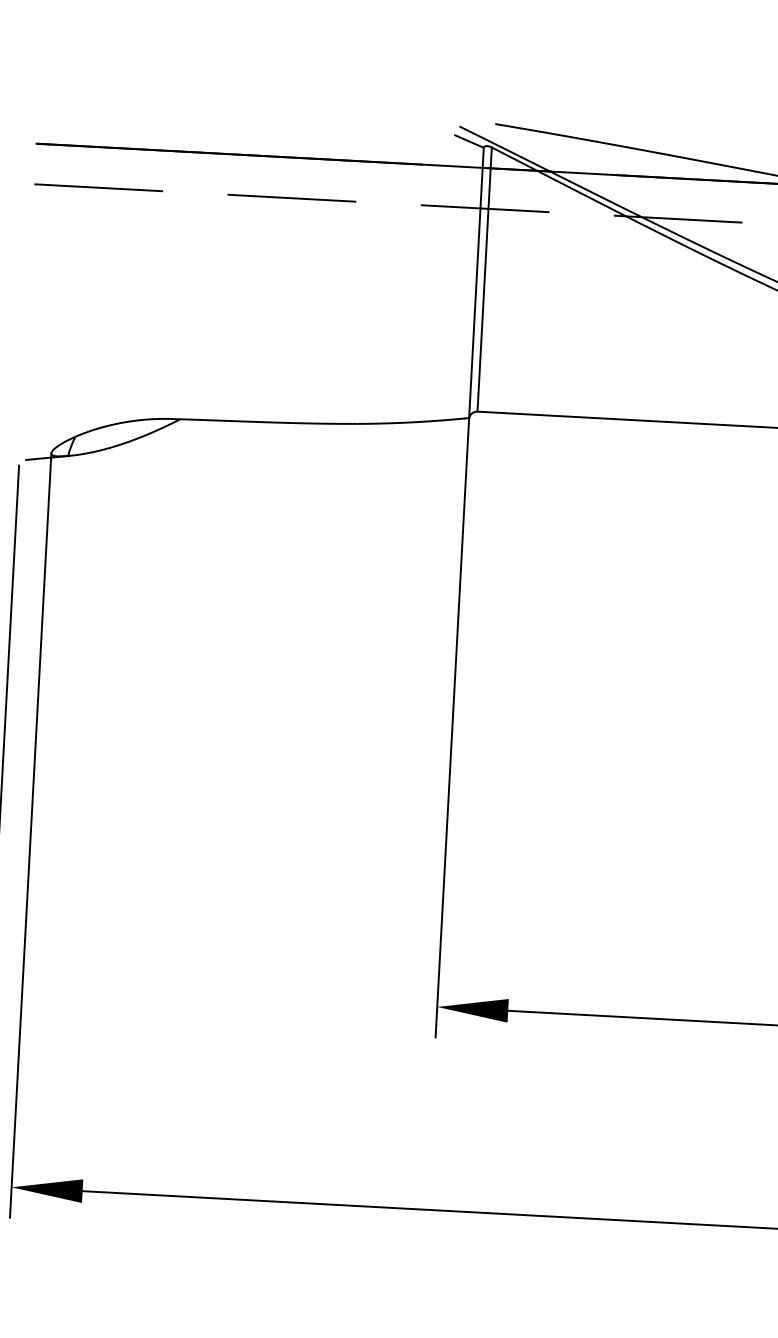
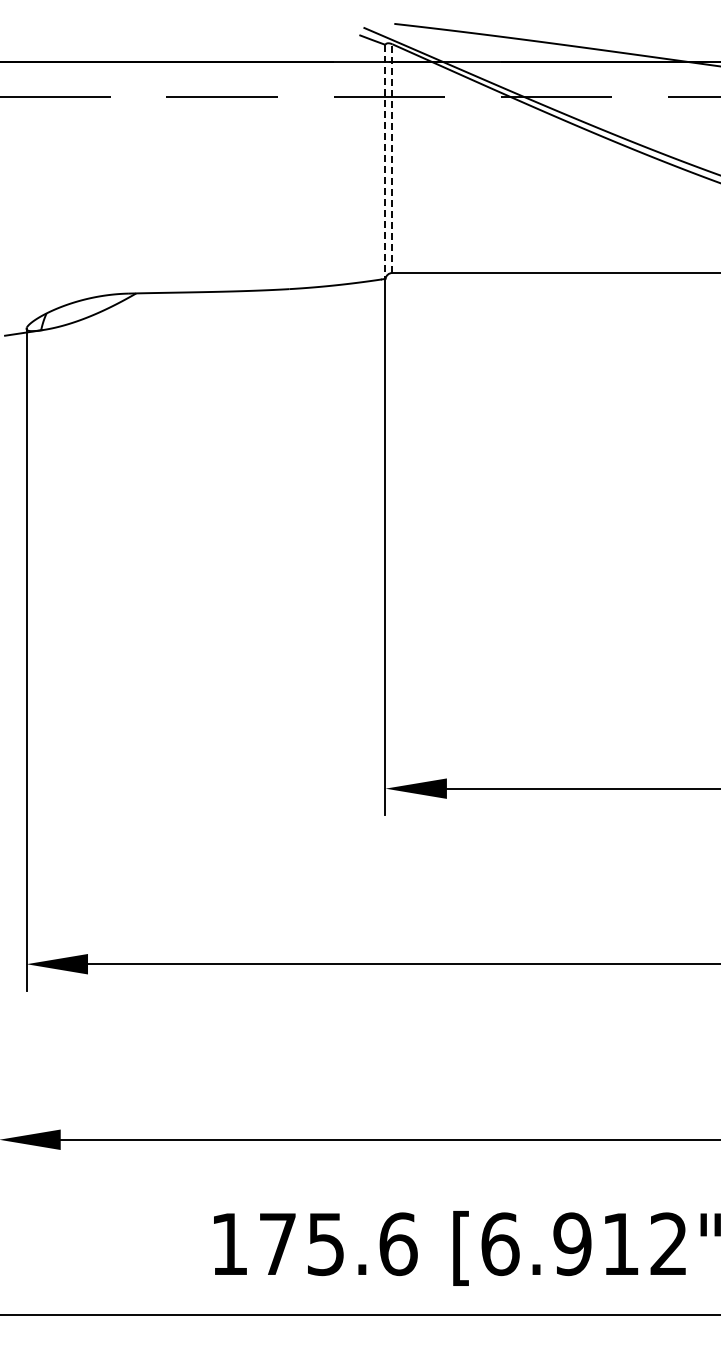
line: (484, 279) -> (392, 158), solid -> dashed
line: (476, 283) -> (385, 162), solid -> dashed

